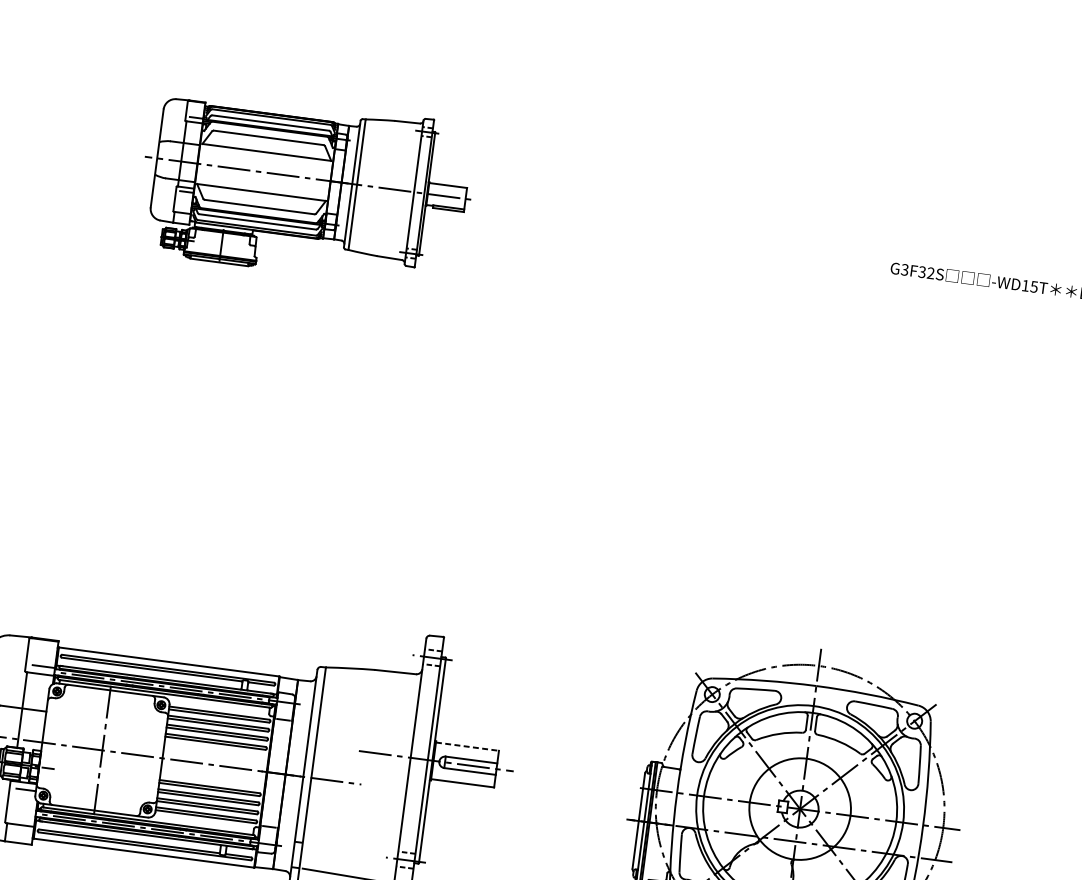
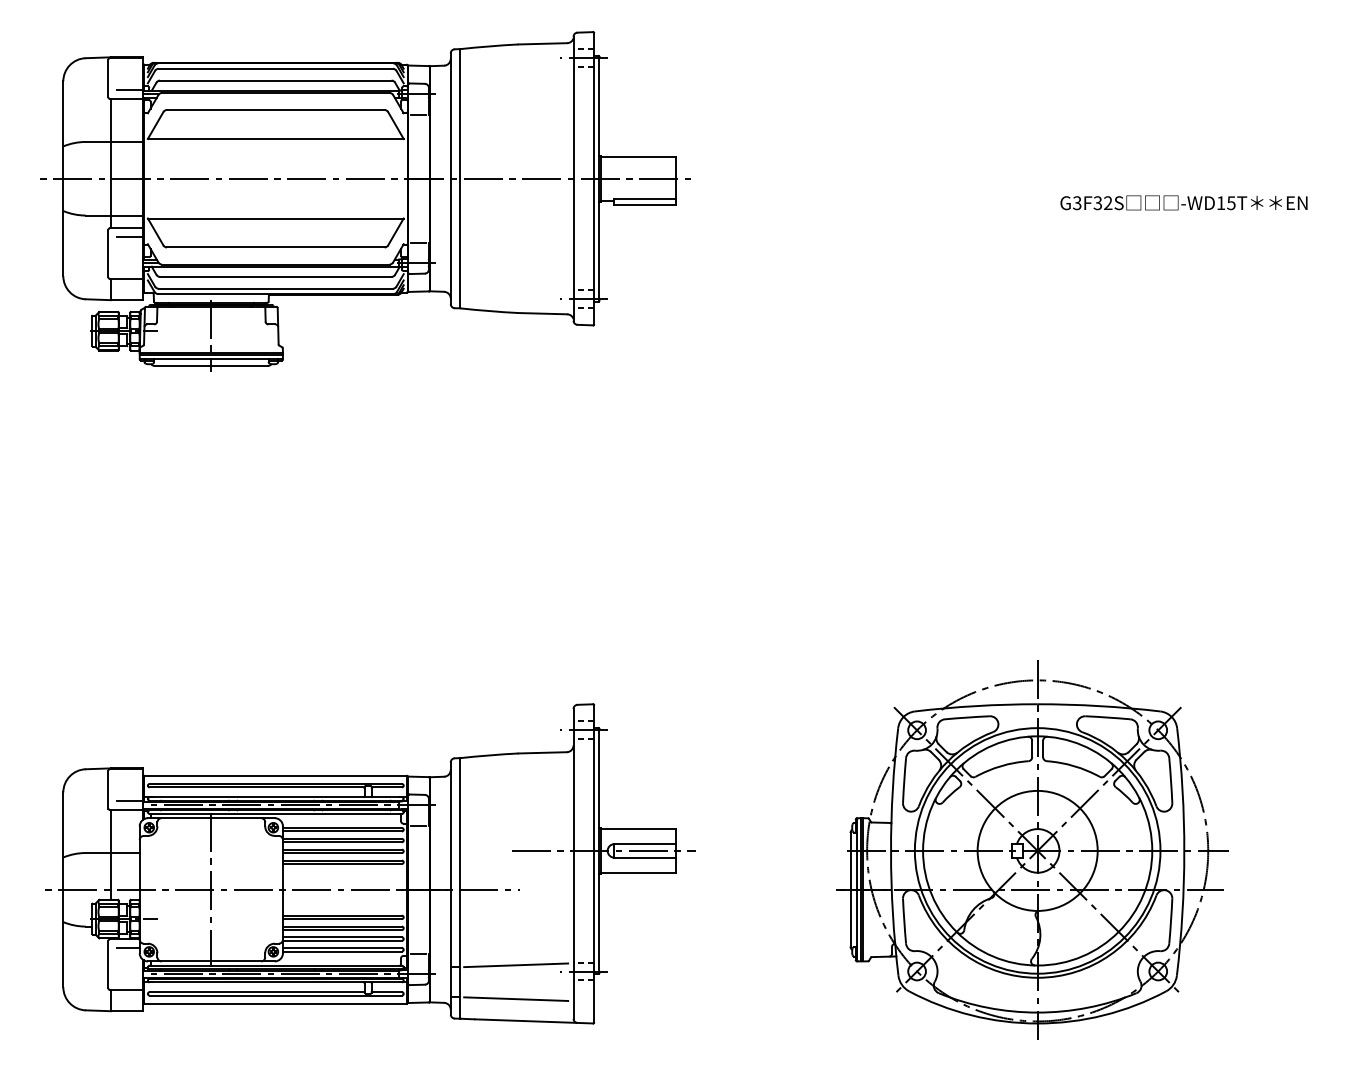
part: (307, 189) -> (365, 201), size x1.67
line: (467, 747) -> (638, 829), dashed -> solid
line: (350, 847) -> (516, 965), added

